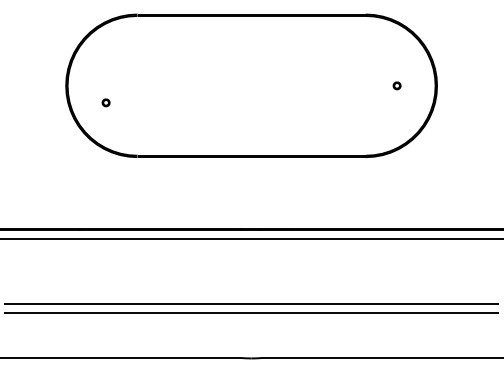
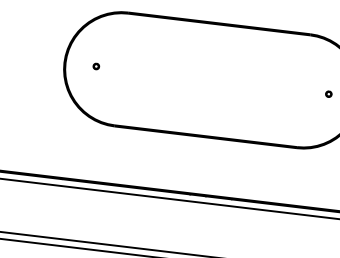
part: (105, 102) -> (95, 66), moved

